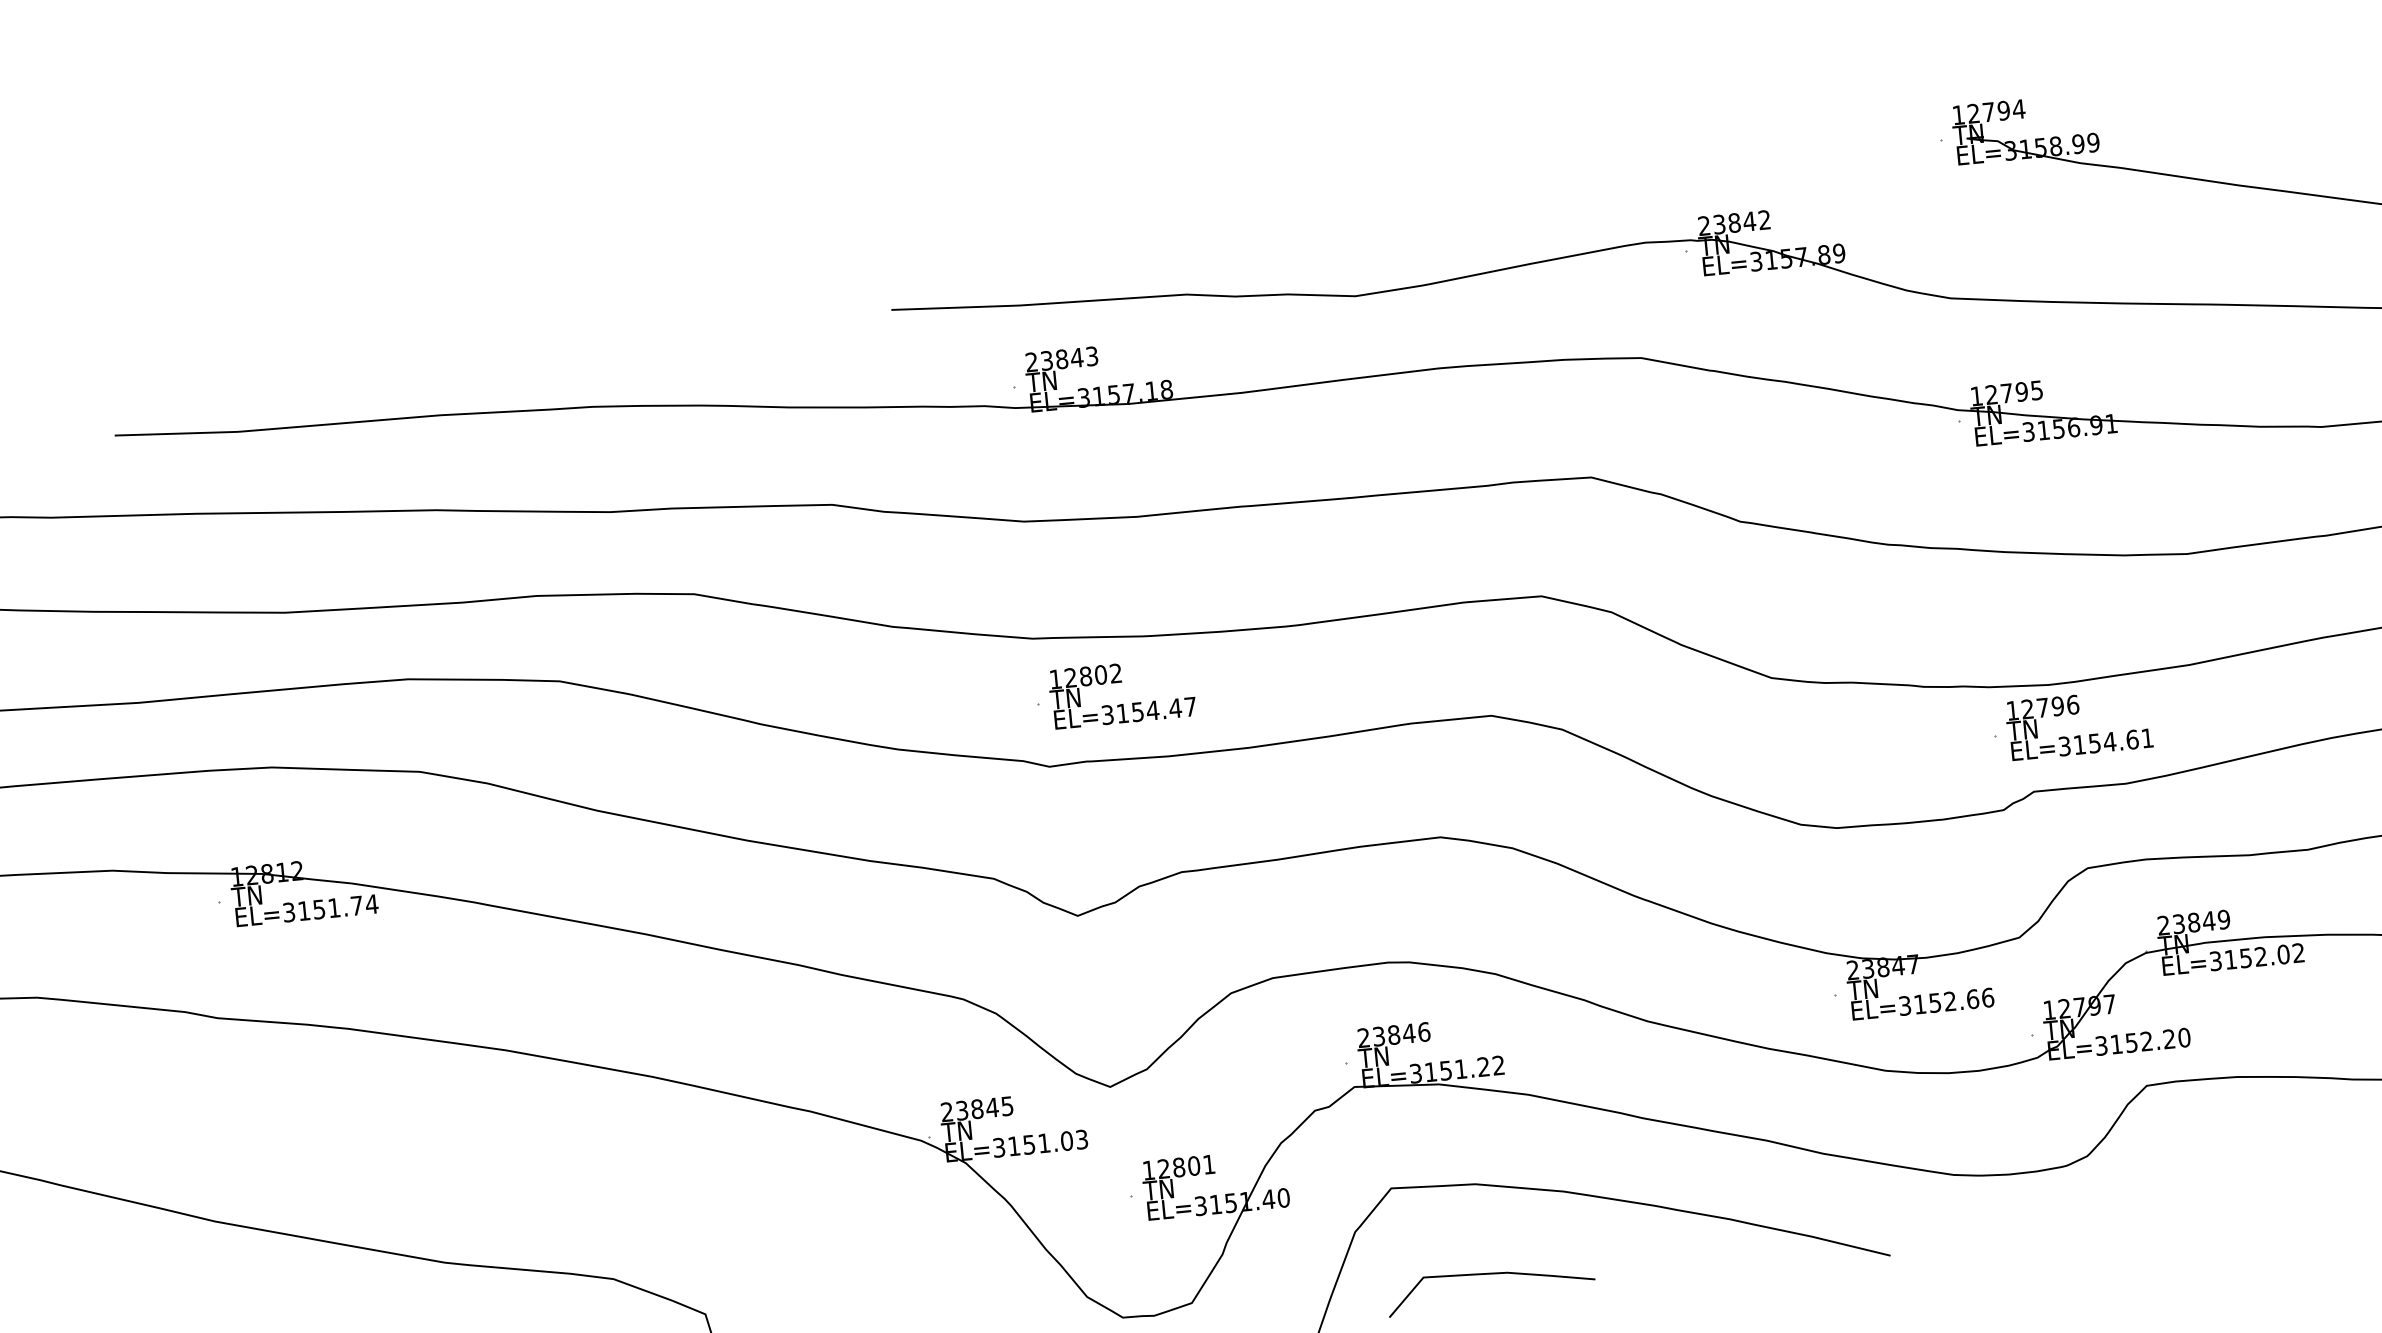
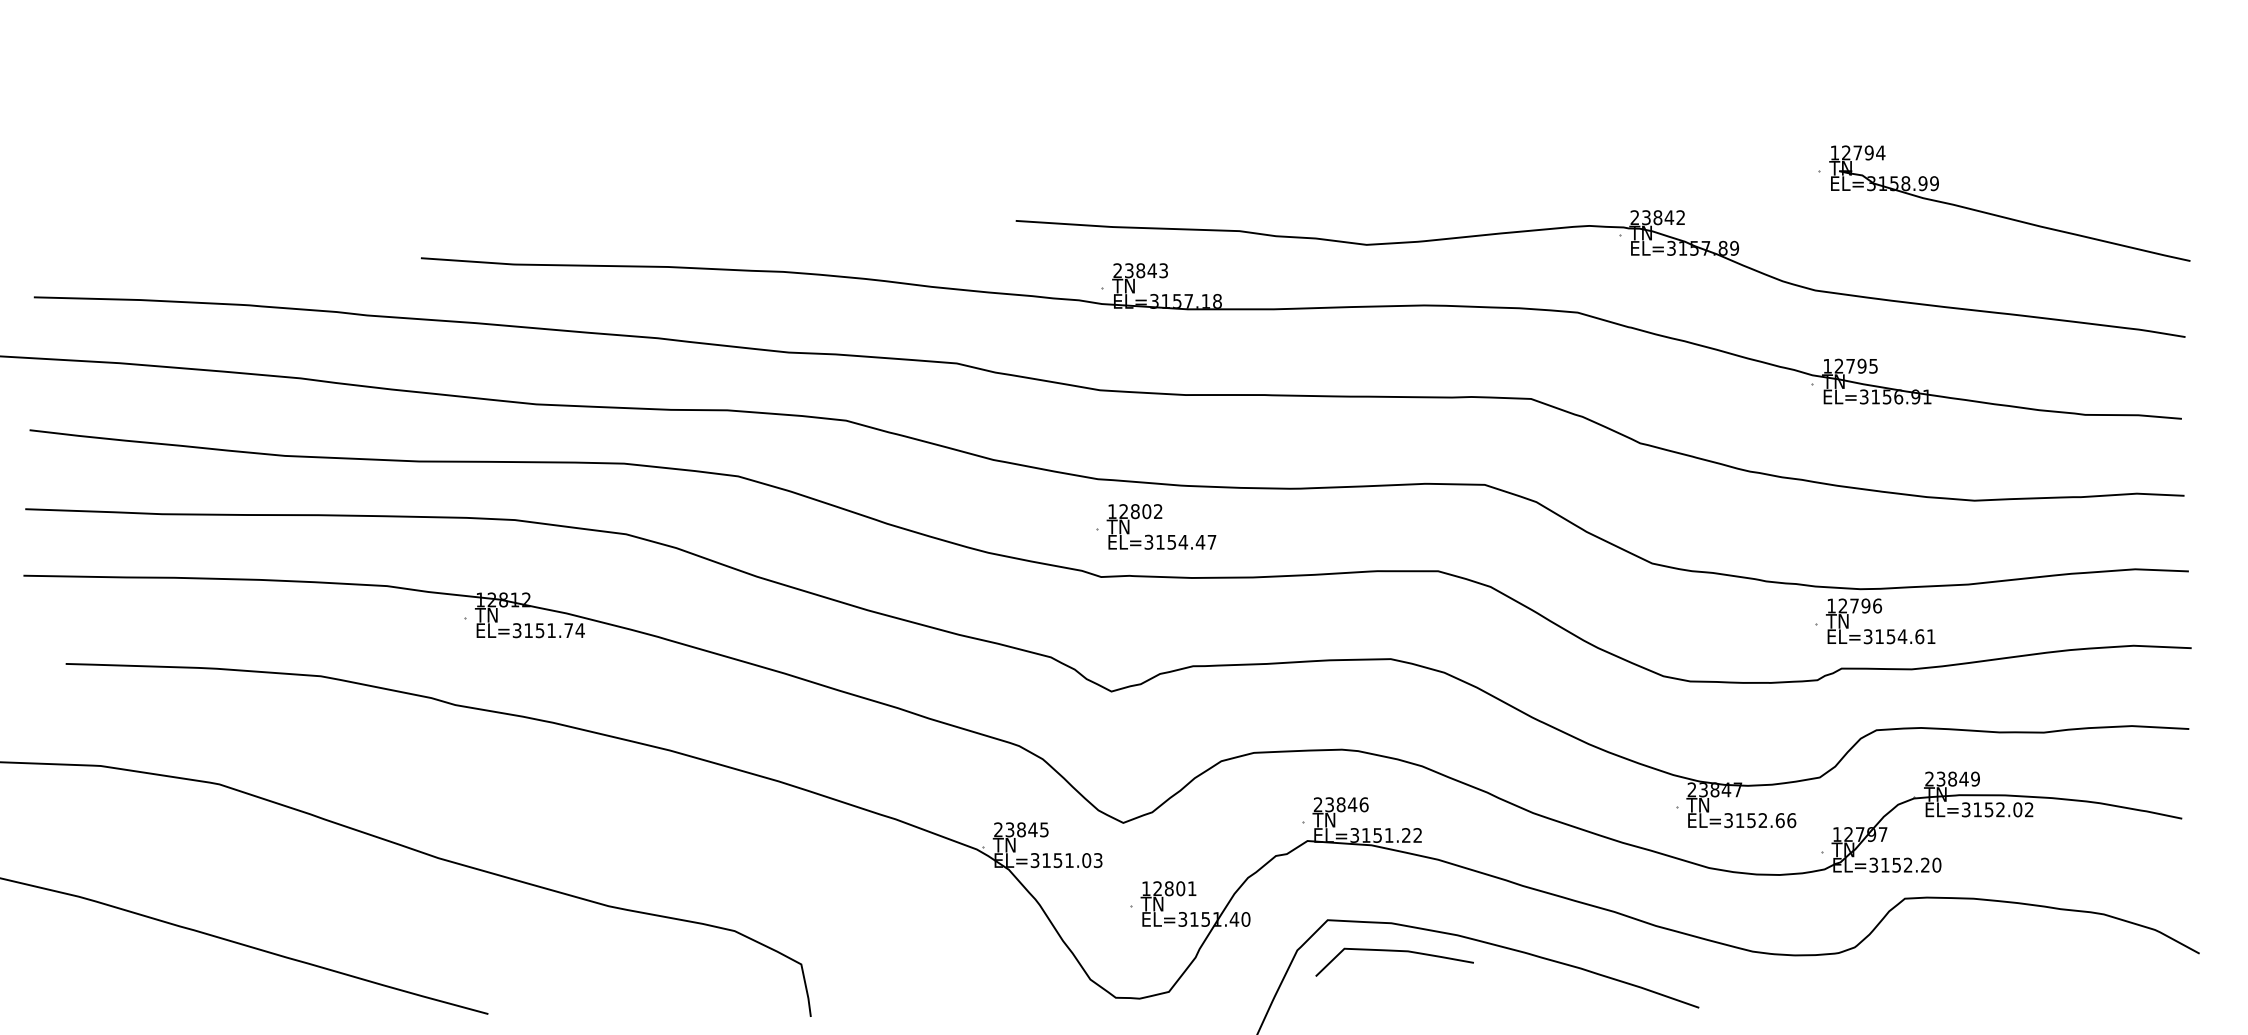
curve: (1489, 1274) -> (1394, 951), moved

